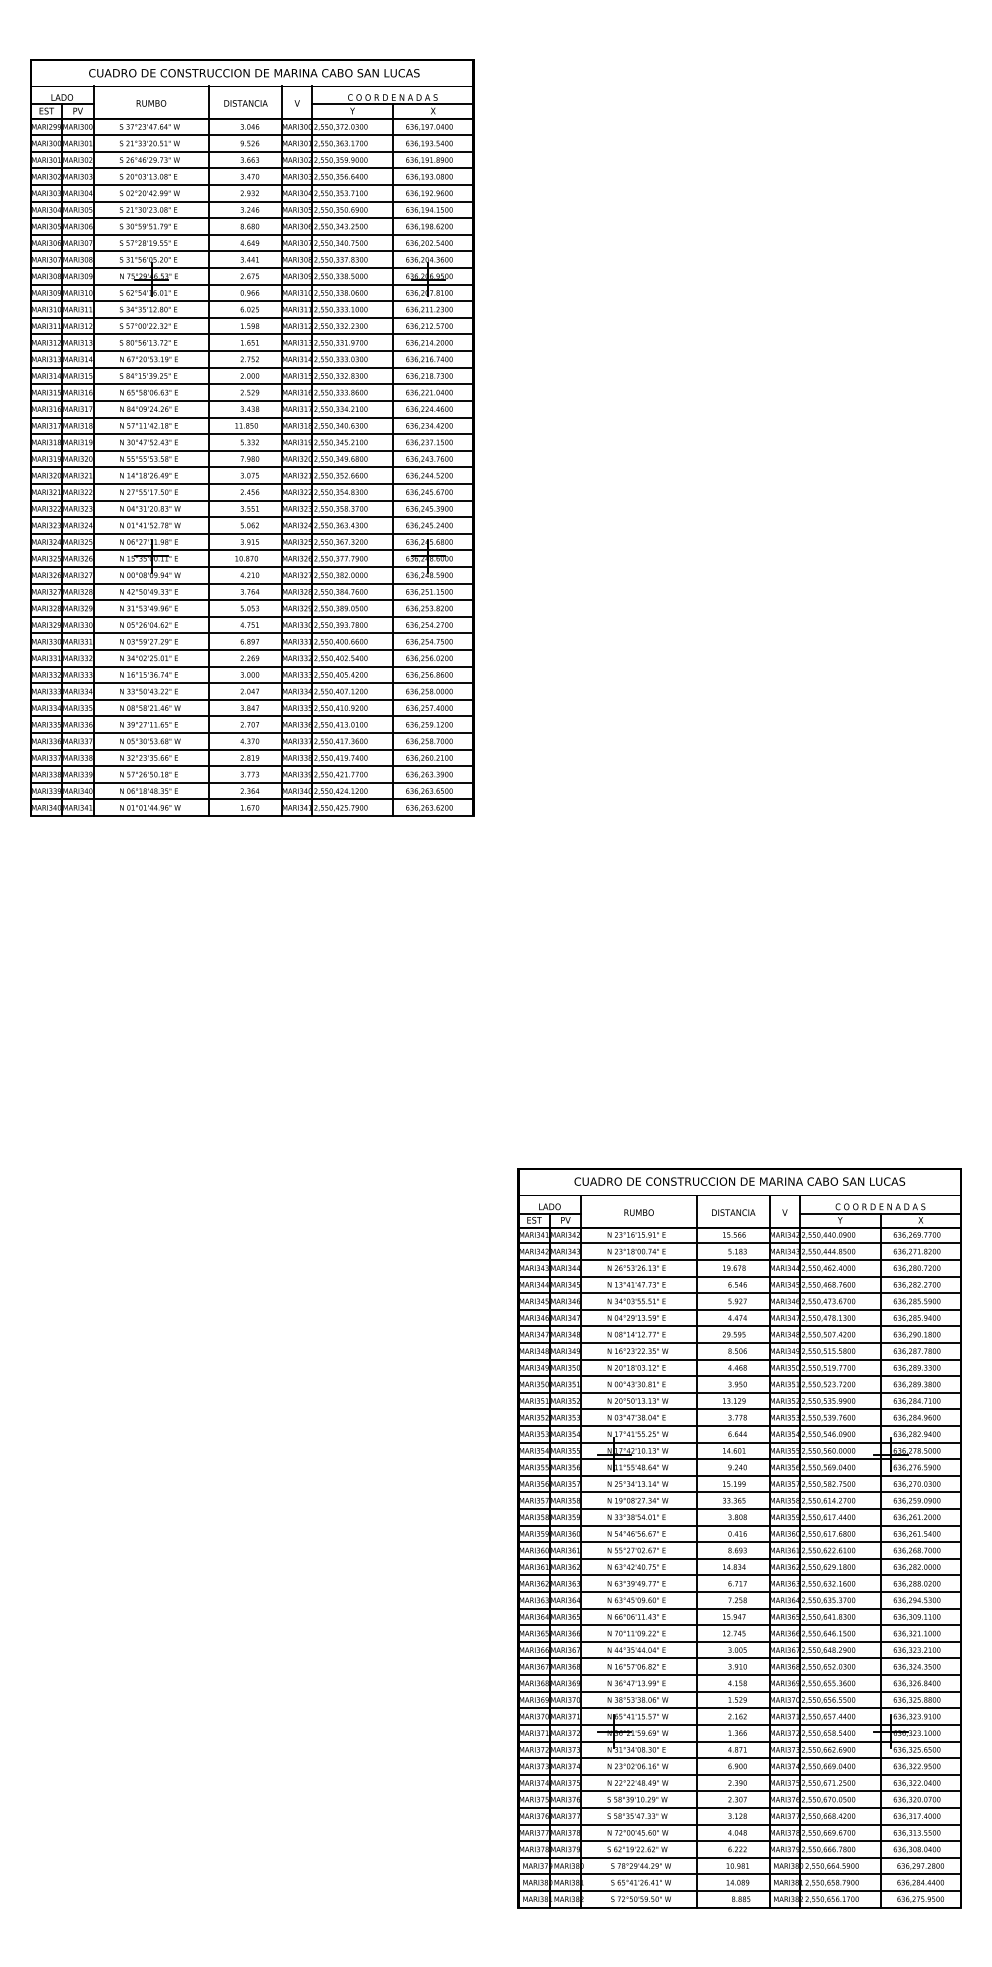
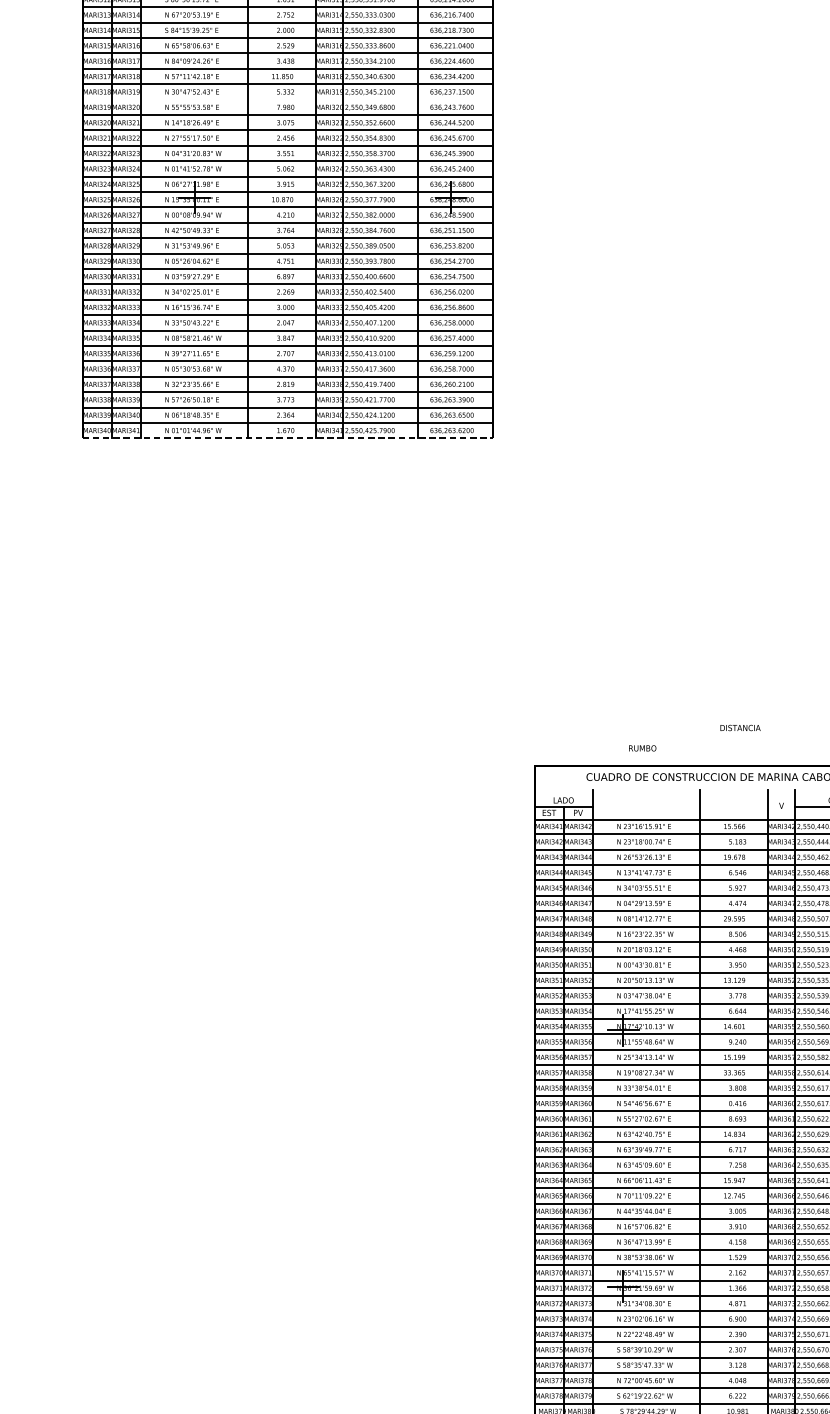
line: (251, 450) -> (287, 99), removed
line: (252, 816) -> (288, 438), solid -> dashed
text: (638, 1212) -> (642, 748), moved
text: (733, 1212) -> (740, 727), moved

